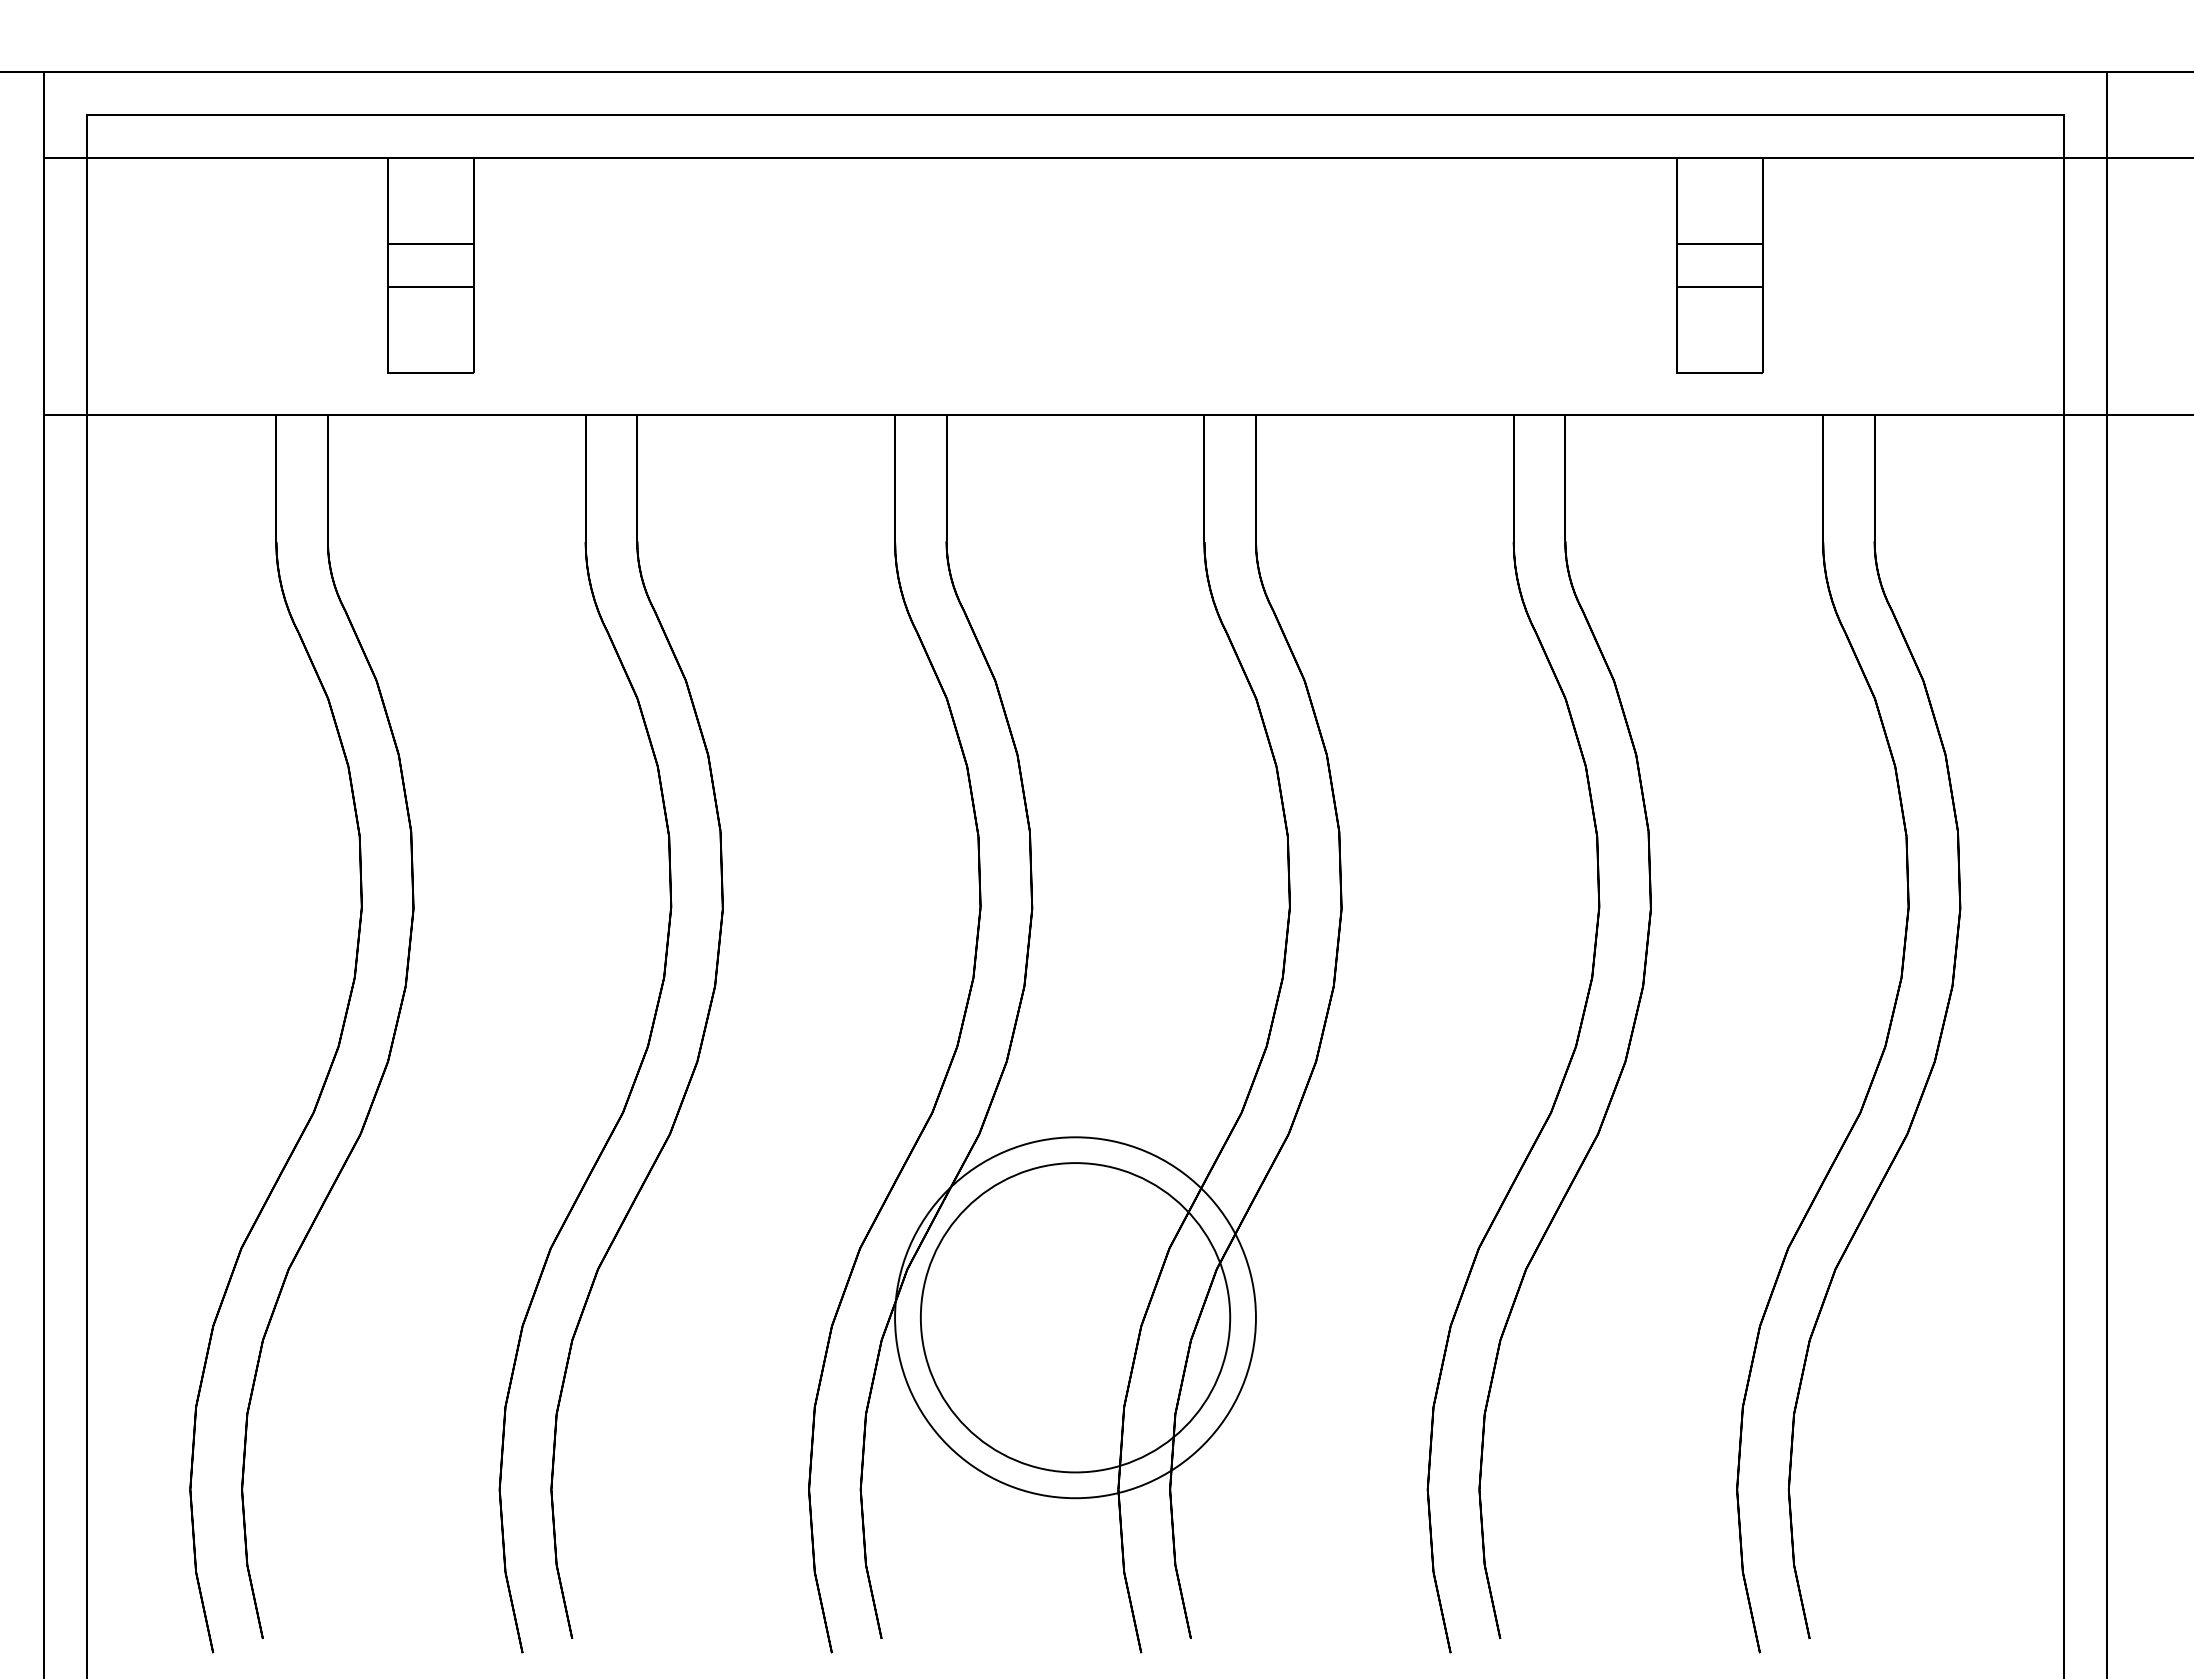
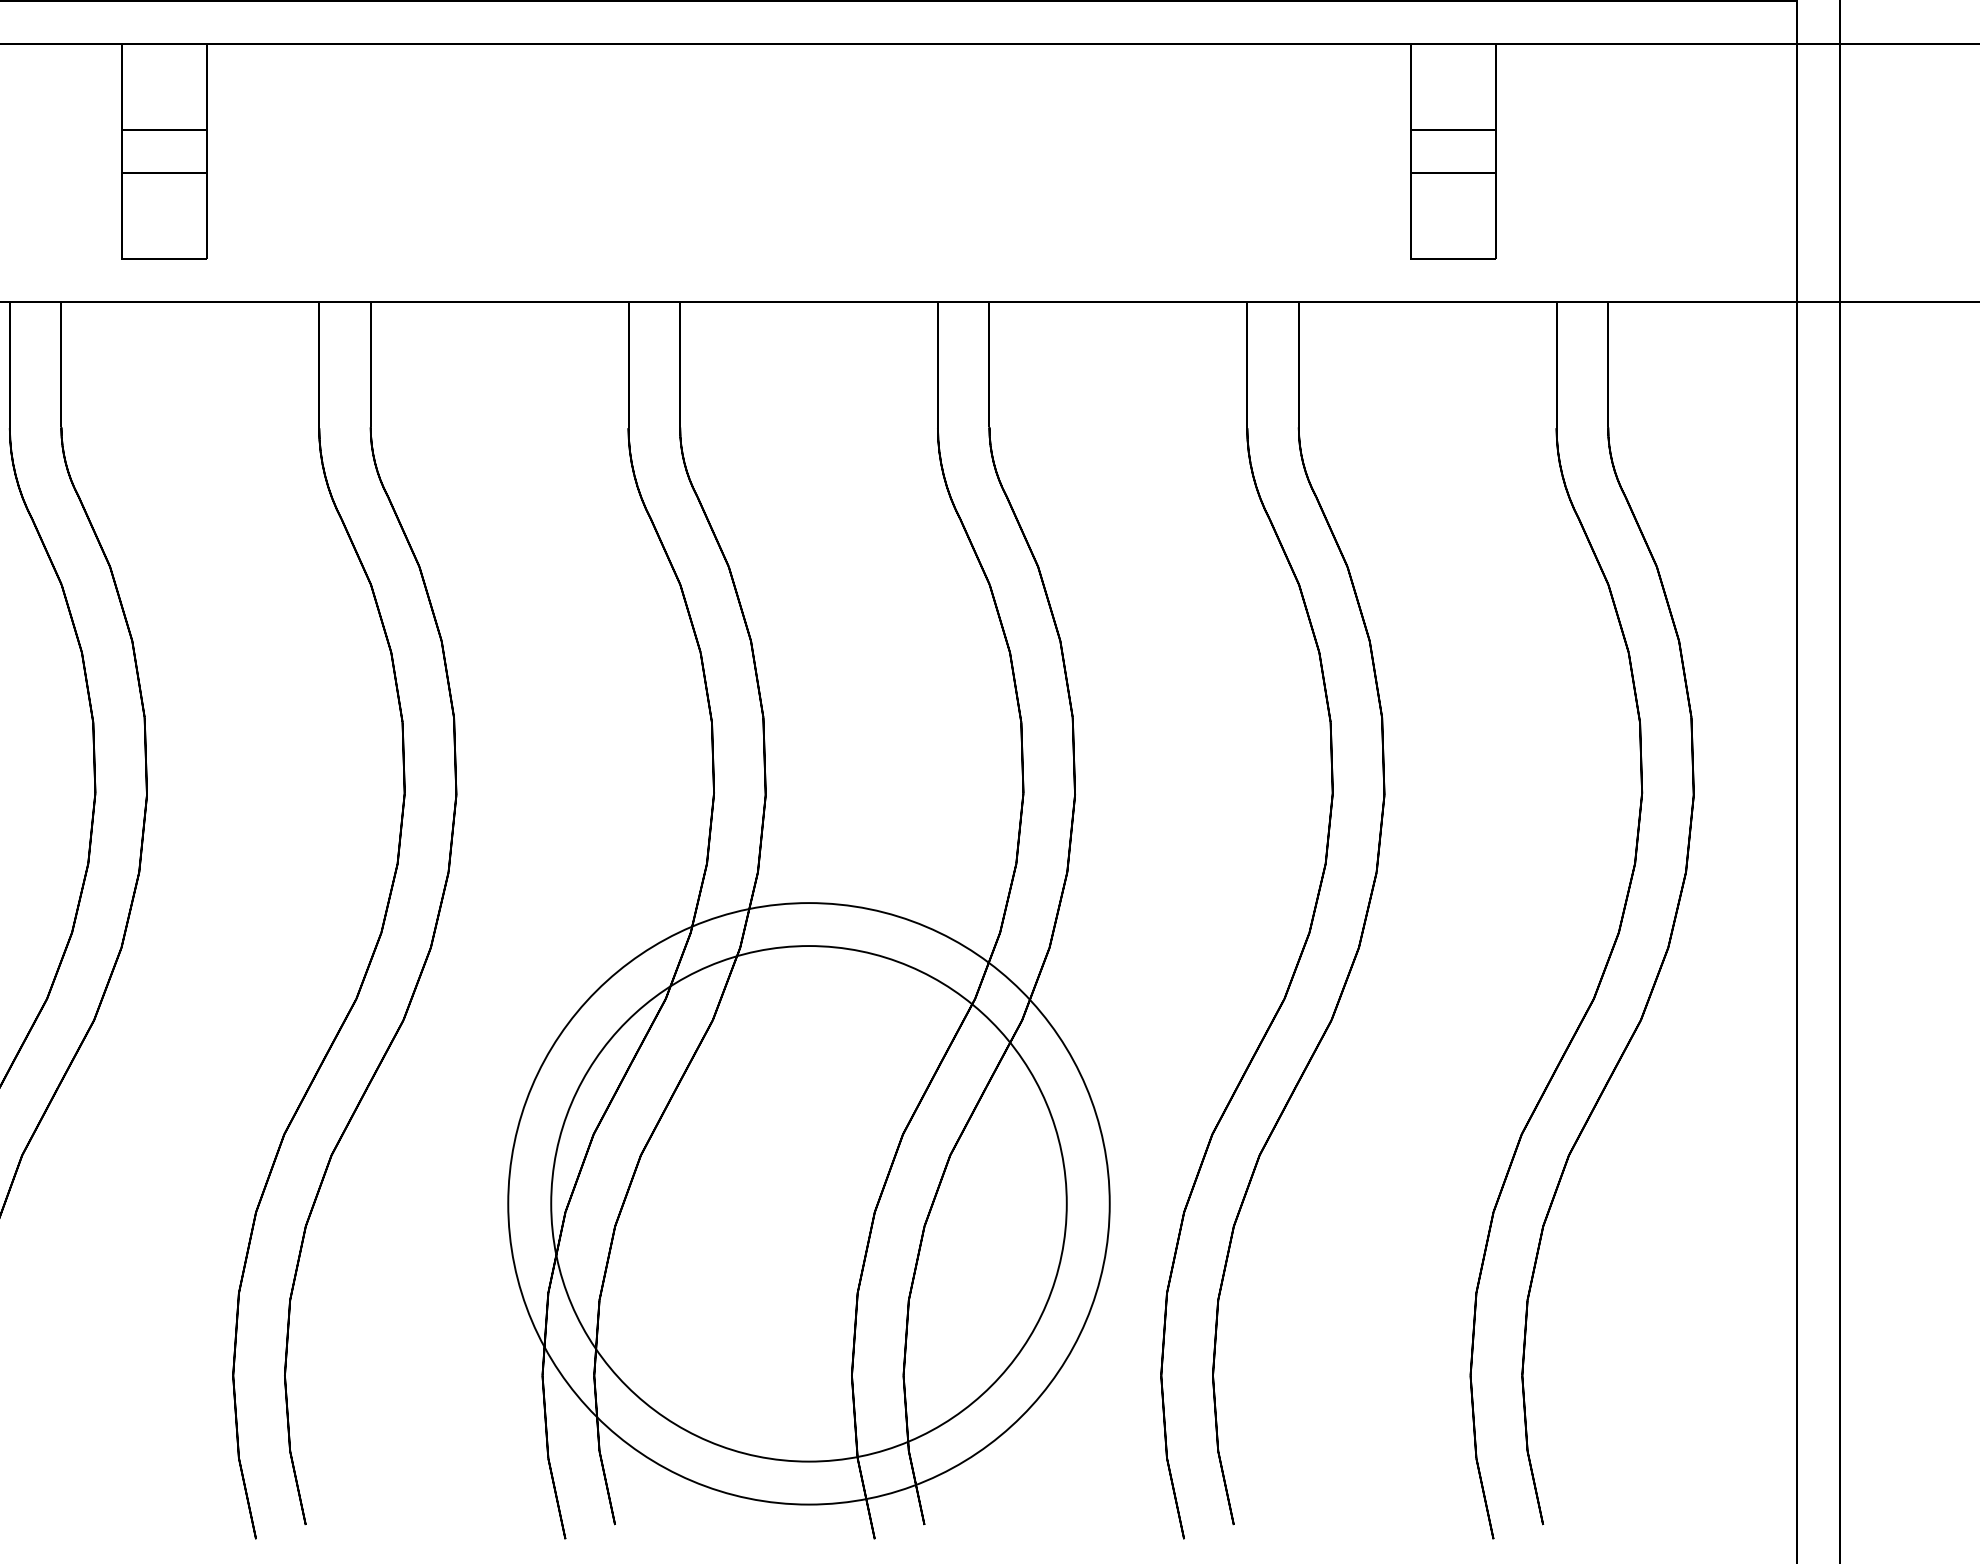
circle: (1075, 1317) -> (809, 1203), size x1.67
circle: (1075, 1317) -> (809, 1203), size x1.67

